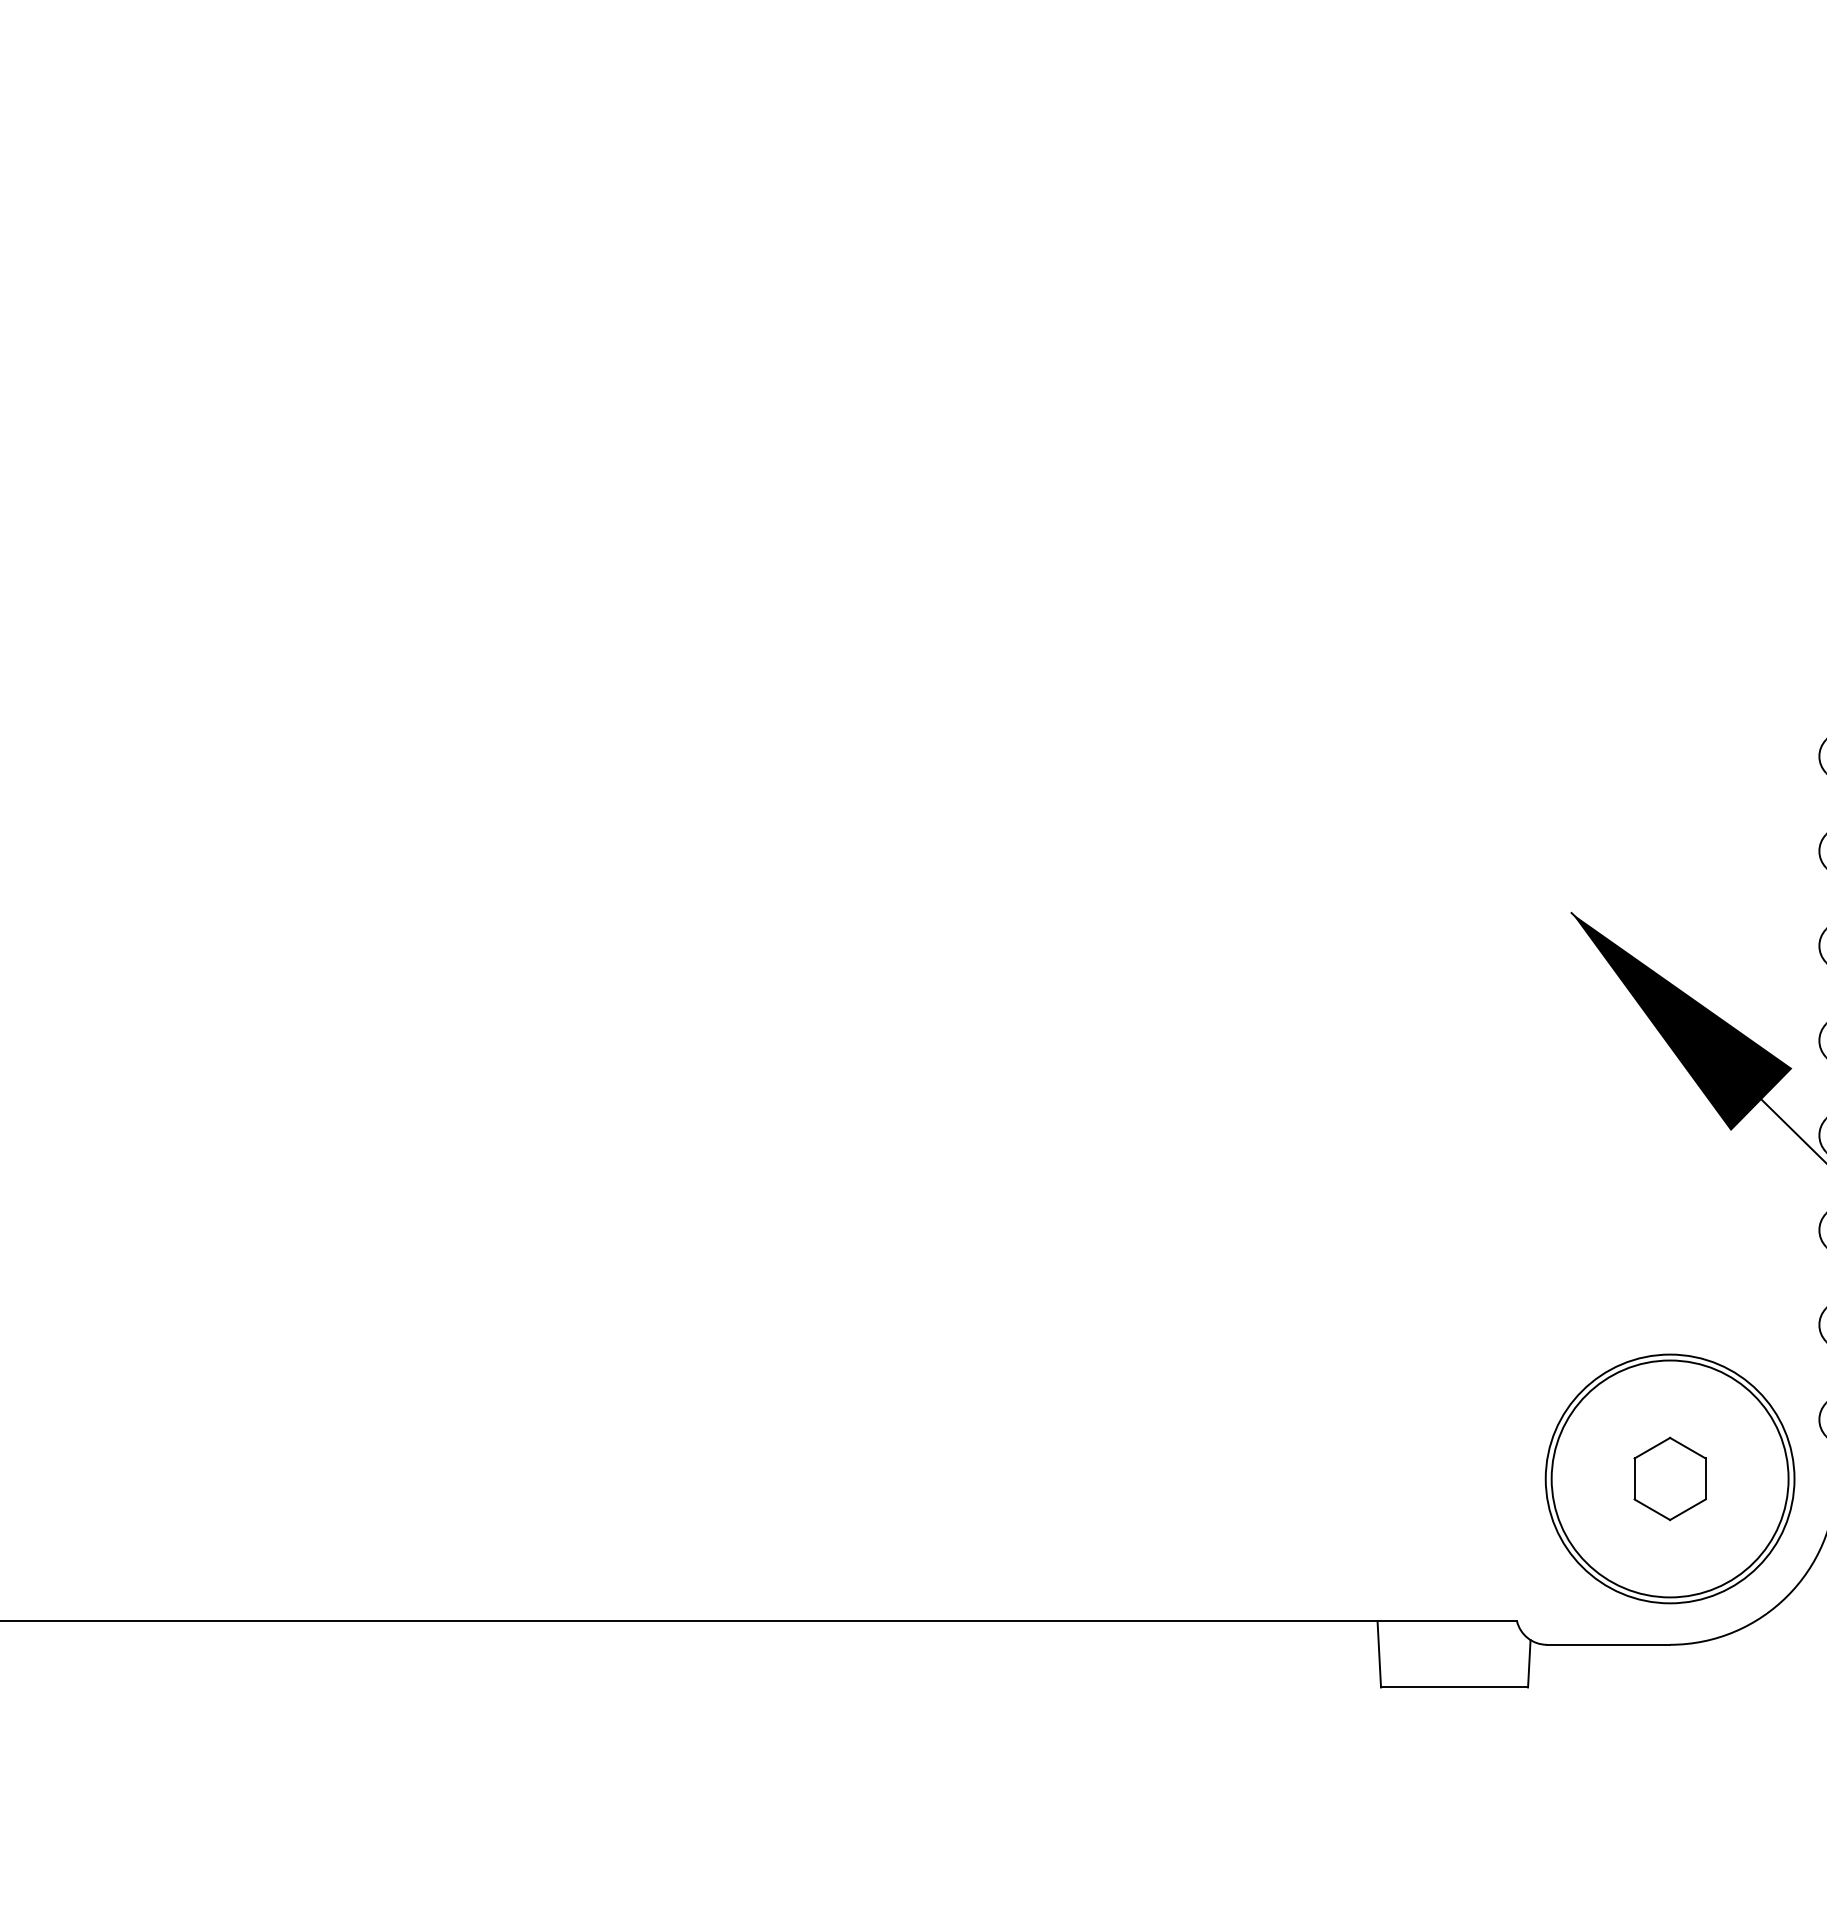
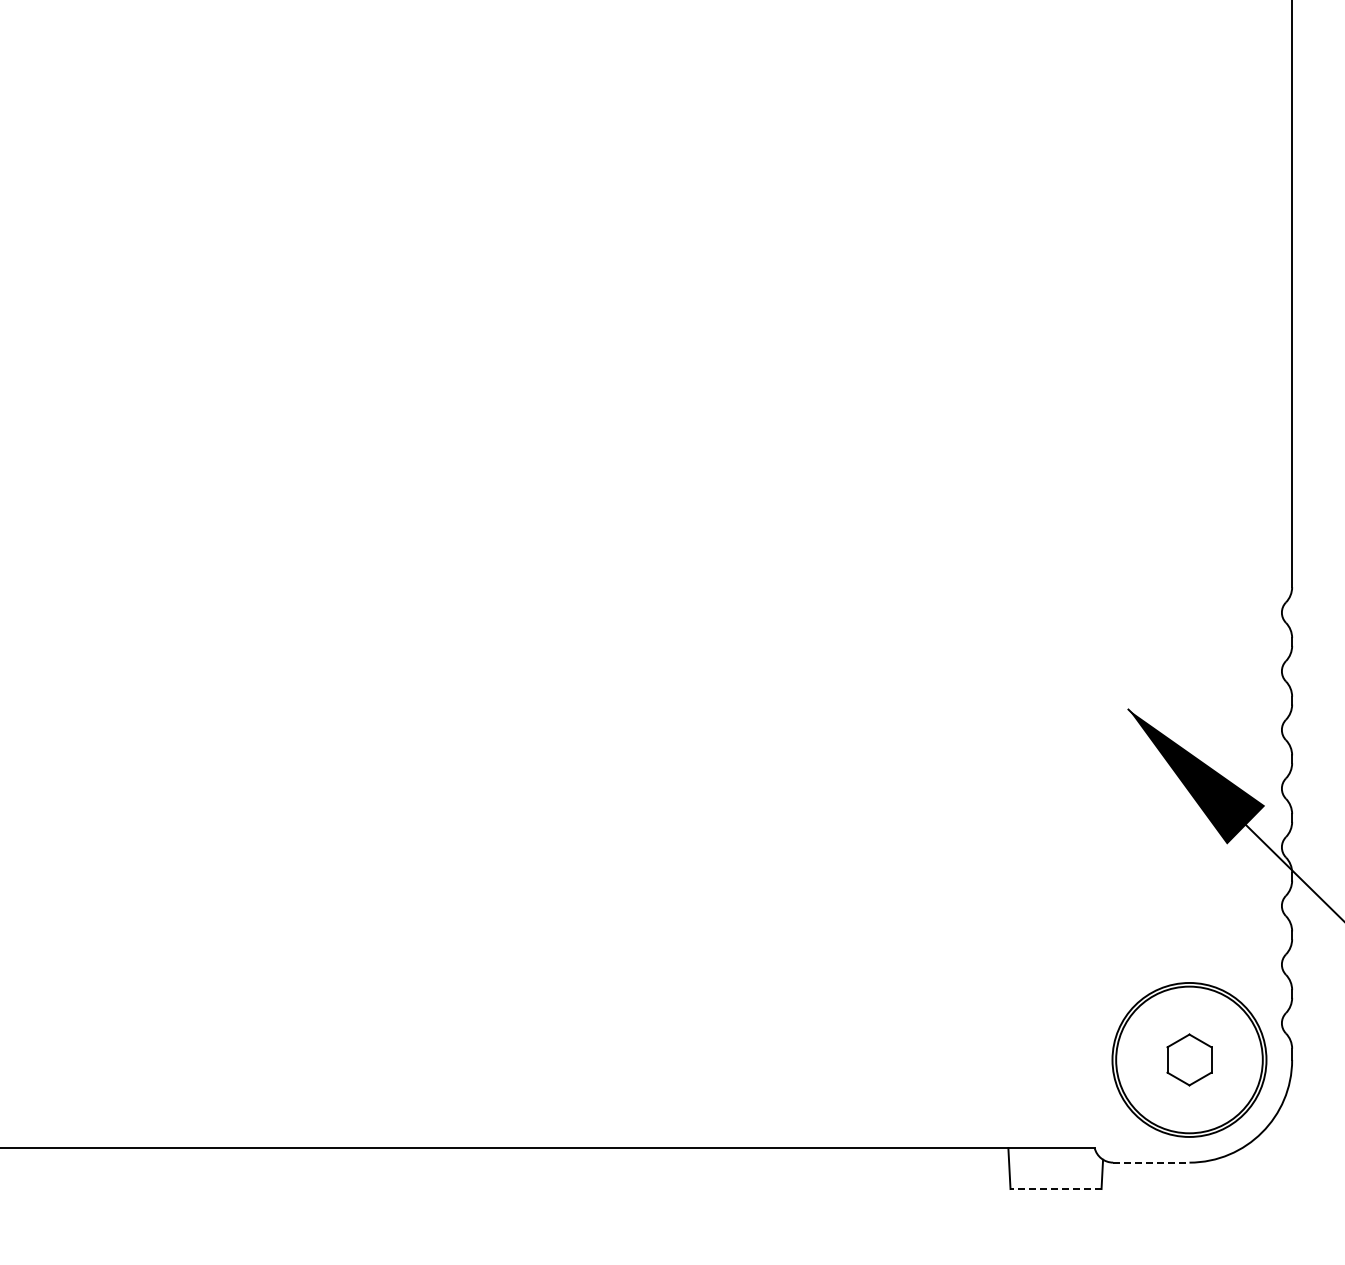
line: (1608, 1644) -> (1151, 1162), solid -> dashed
line: (1455, 1688) -> (1056, 1189), solid -> dashed

